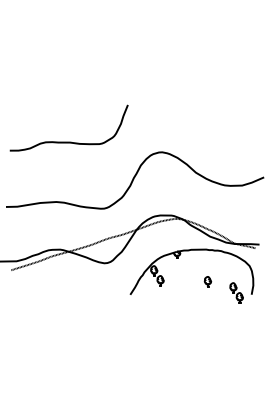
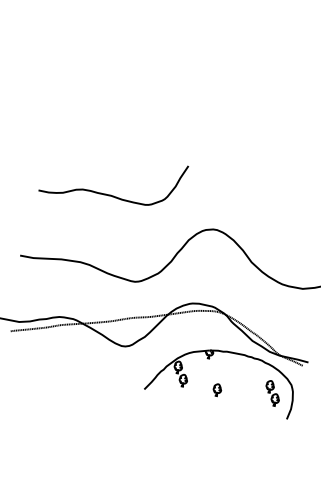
part: (207, 281) -> (216, 389), moved
part: (236, 292) -> (272, 392), moved

